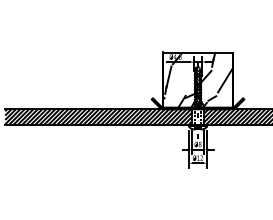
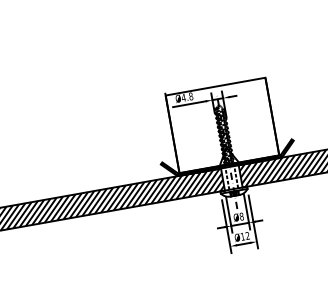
hatch: (197, 80) -> (221, 125), removed

